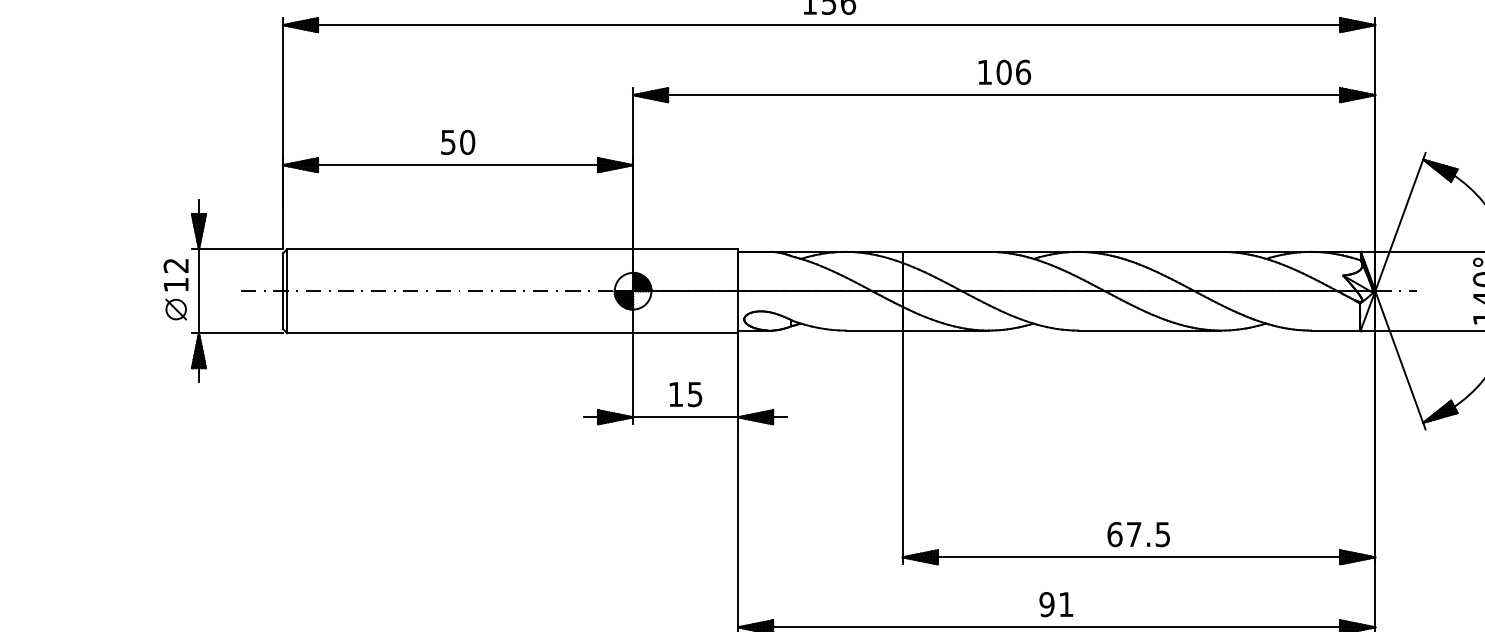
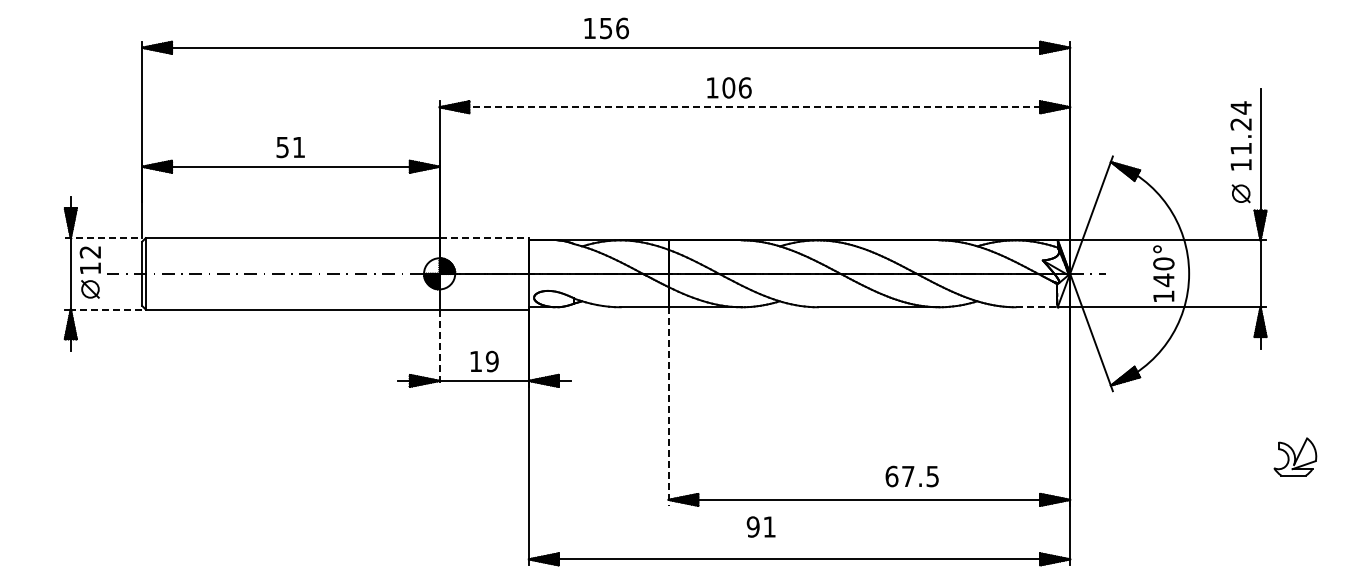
text: (1004, 71) -> (729, 87), moved
line: (1004, 95) -> (755, 107), solid -> dashed
text: (466, 142) -> (298, 147), 50 -> 51
line: (237, 249) -> (103, 238), solid -> dashed
line: (685, 249) -> (484, 238), solid -> dashed
part: (175, 289) -> (89, 272), moved
line: (1336, 330) -> (1037, 307), solid -> dashed
line: (240, 333) -> (106, 309), solid -> dashed
line: (632, 379) -> (439, 348), solid -> dashed
text: (694, 393) -> (491, 360), 15 -> 19
line: (902, 448) -> (668, 407), solid -> dashed
text: (1137, 534) -> (911, 476), moved
text: (1055, 603) -> (760, 526), moved

